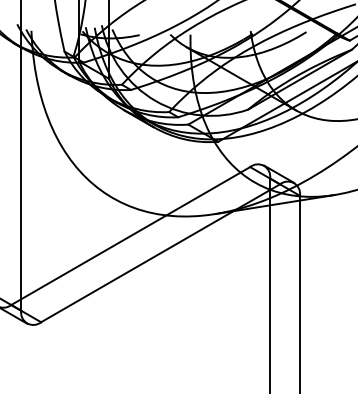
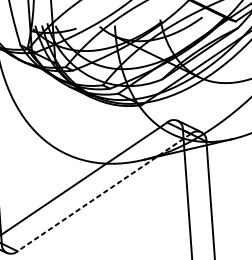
line: (160, 253) -> (104, 192), solid -> dashed

